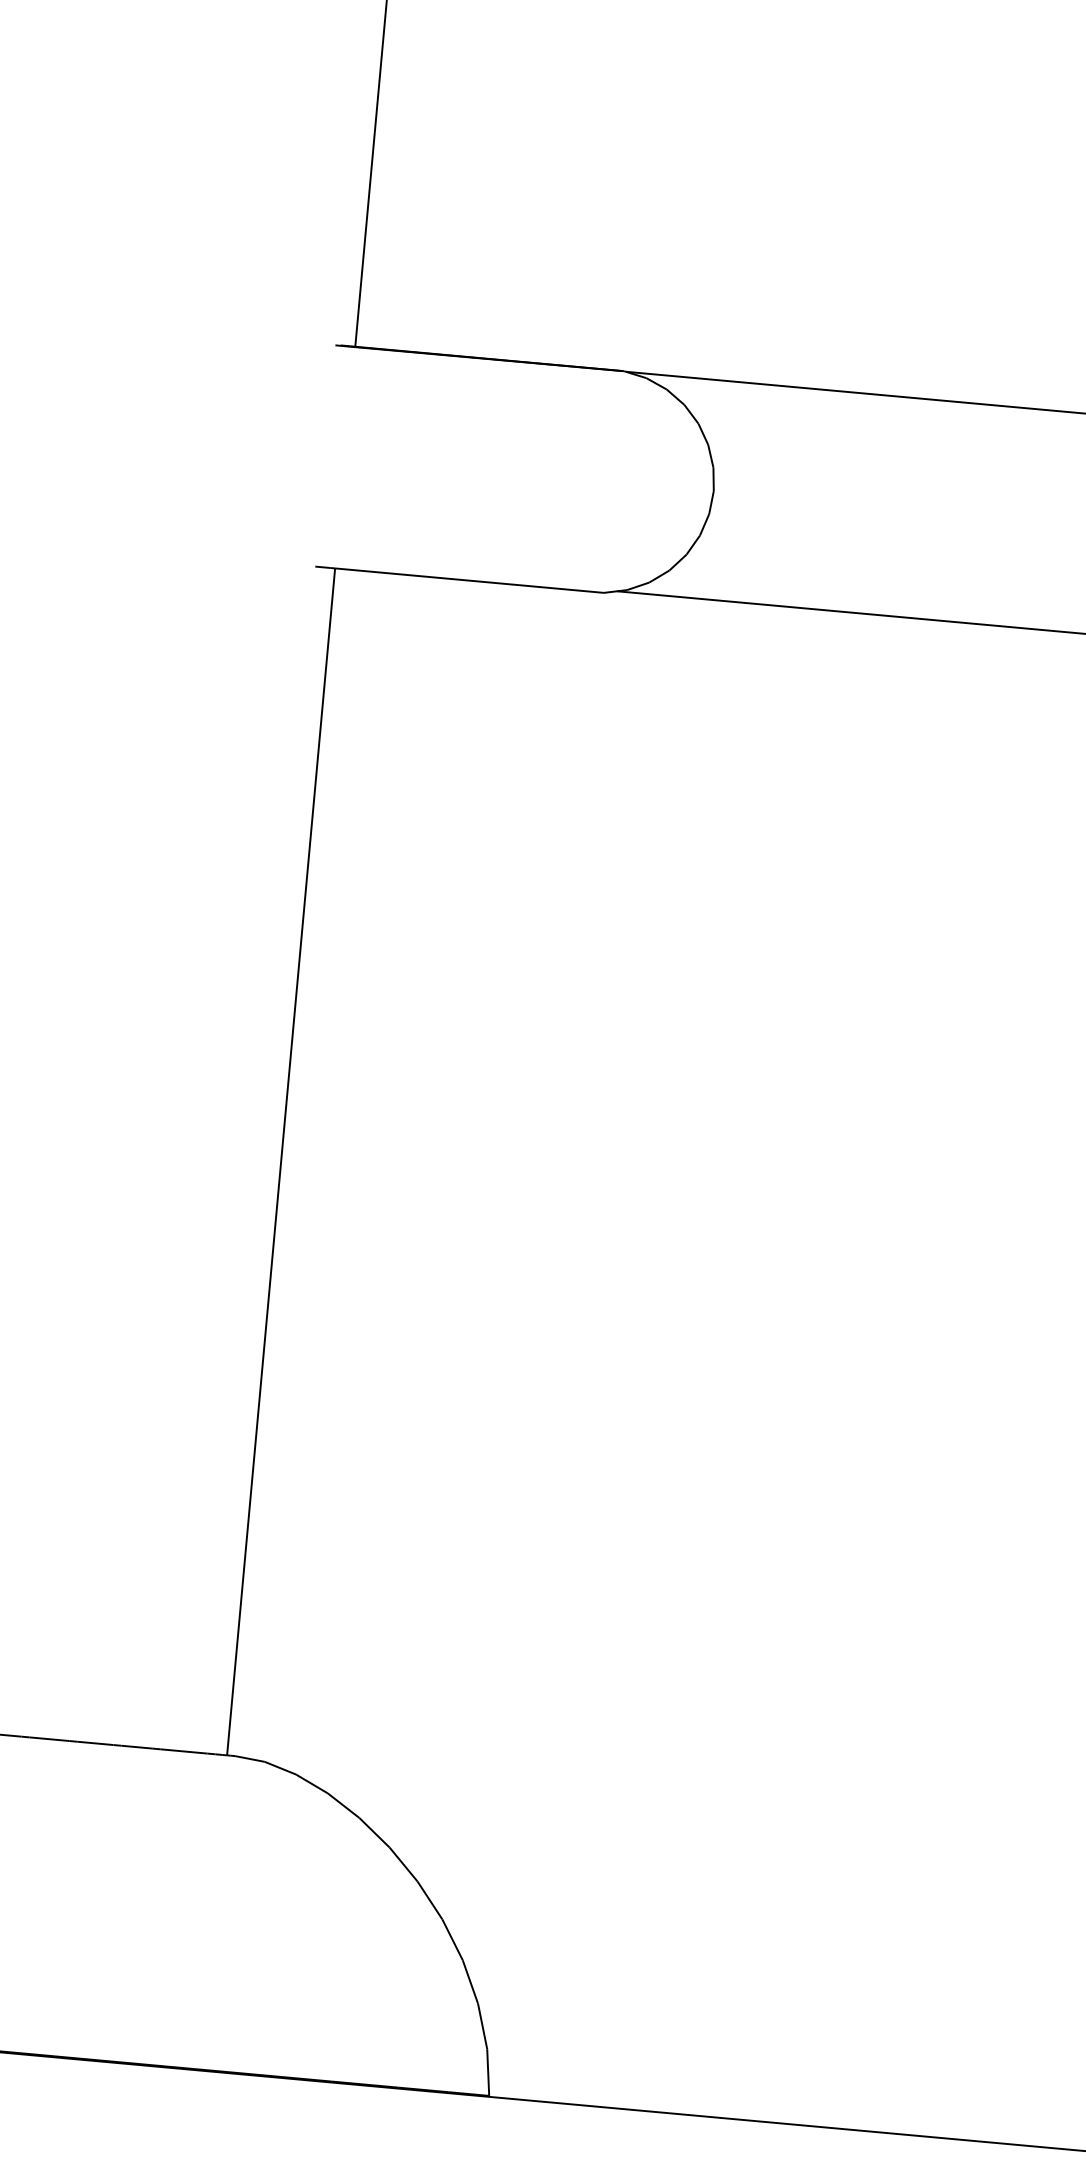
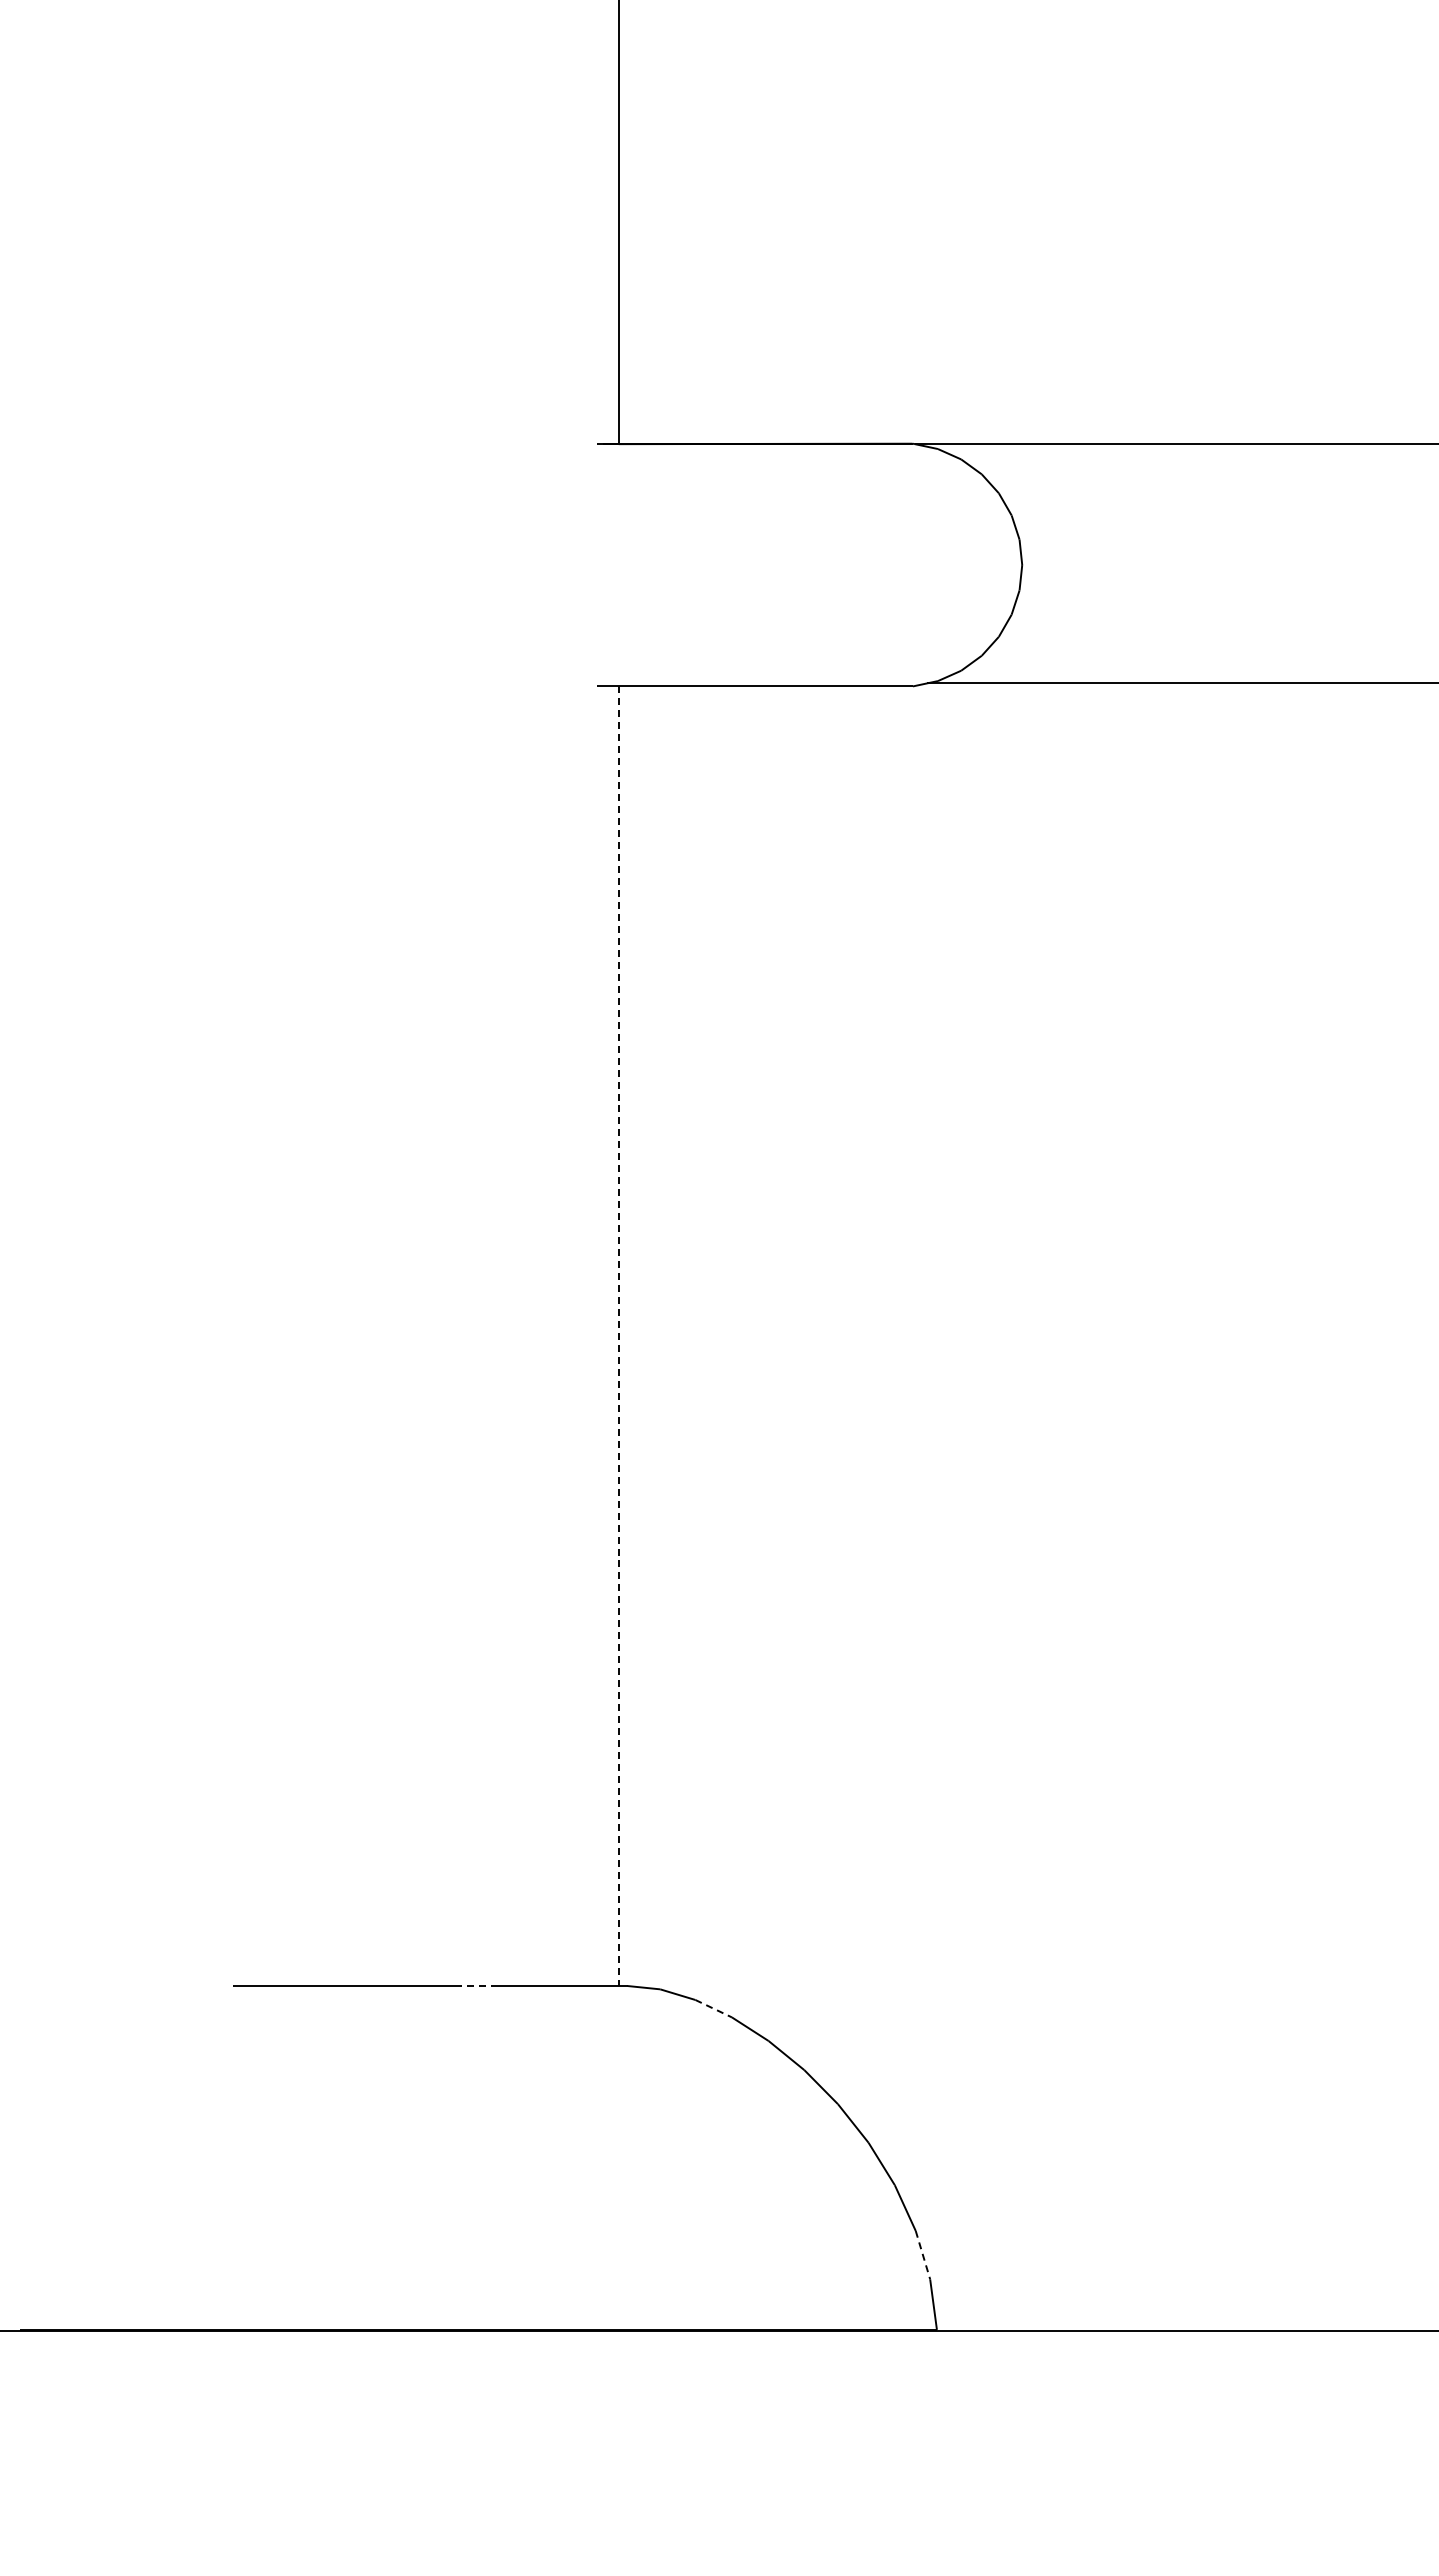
line: (280, 1162) -> (618, 1336), solid -> dashed
line: (95, 1743) -> (474, 1986), solid -> dashed
line: (312, 1783) -> (714, 2008), solid -> dashed
line: (483, 2026) -> (923, 2255), solid -> dashed

